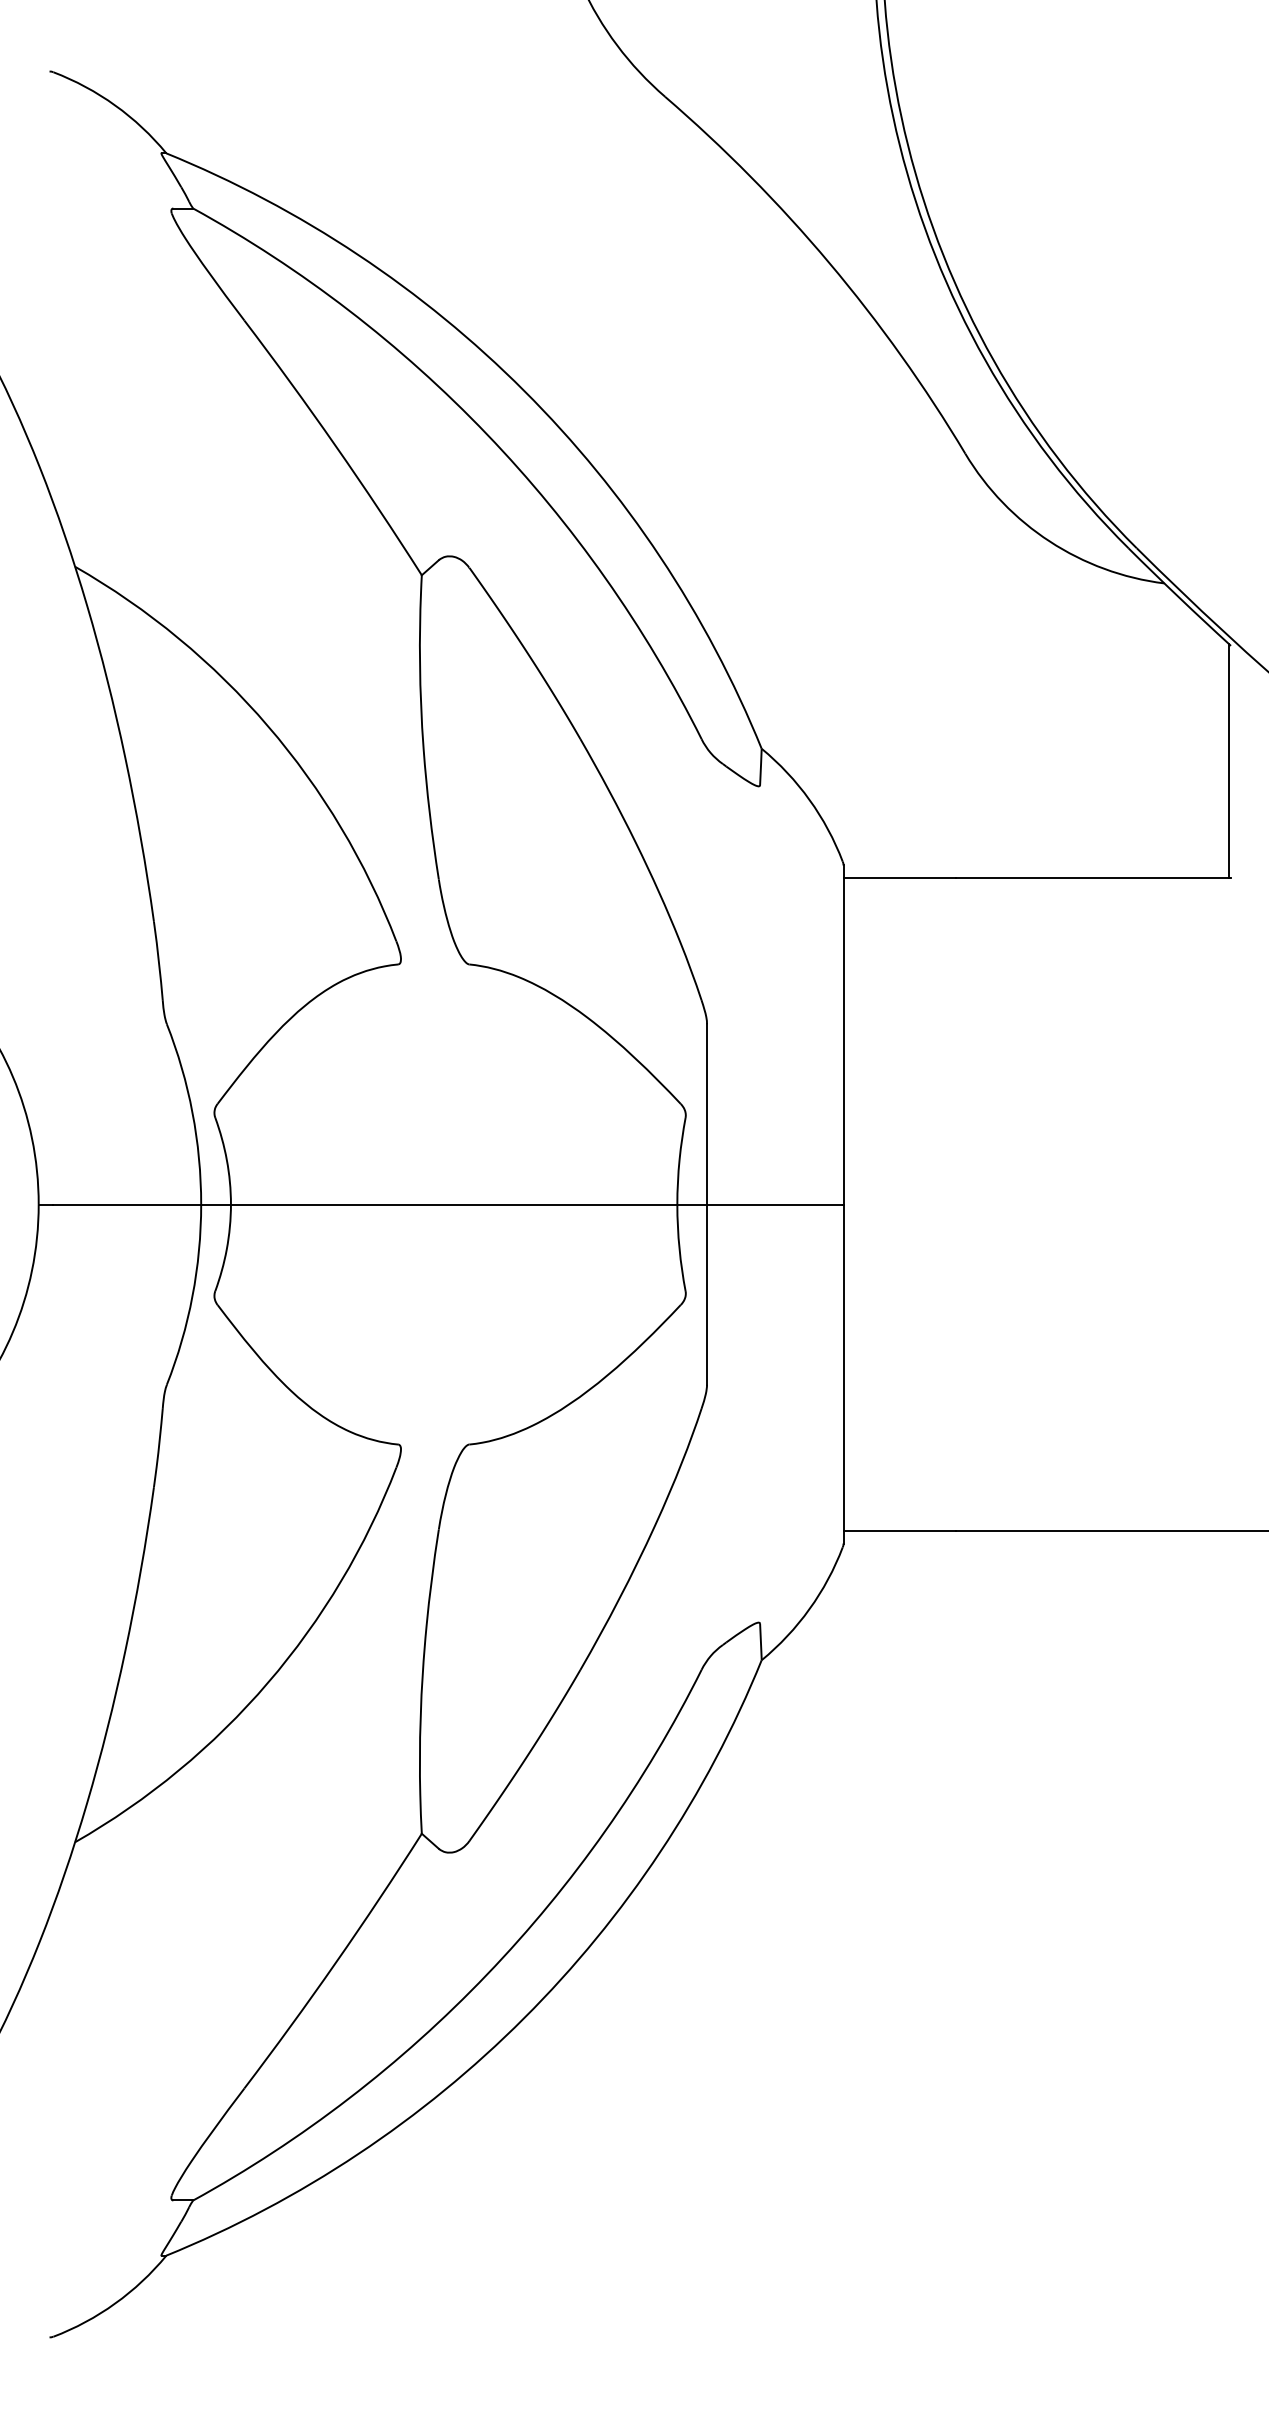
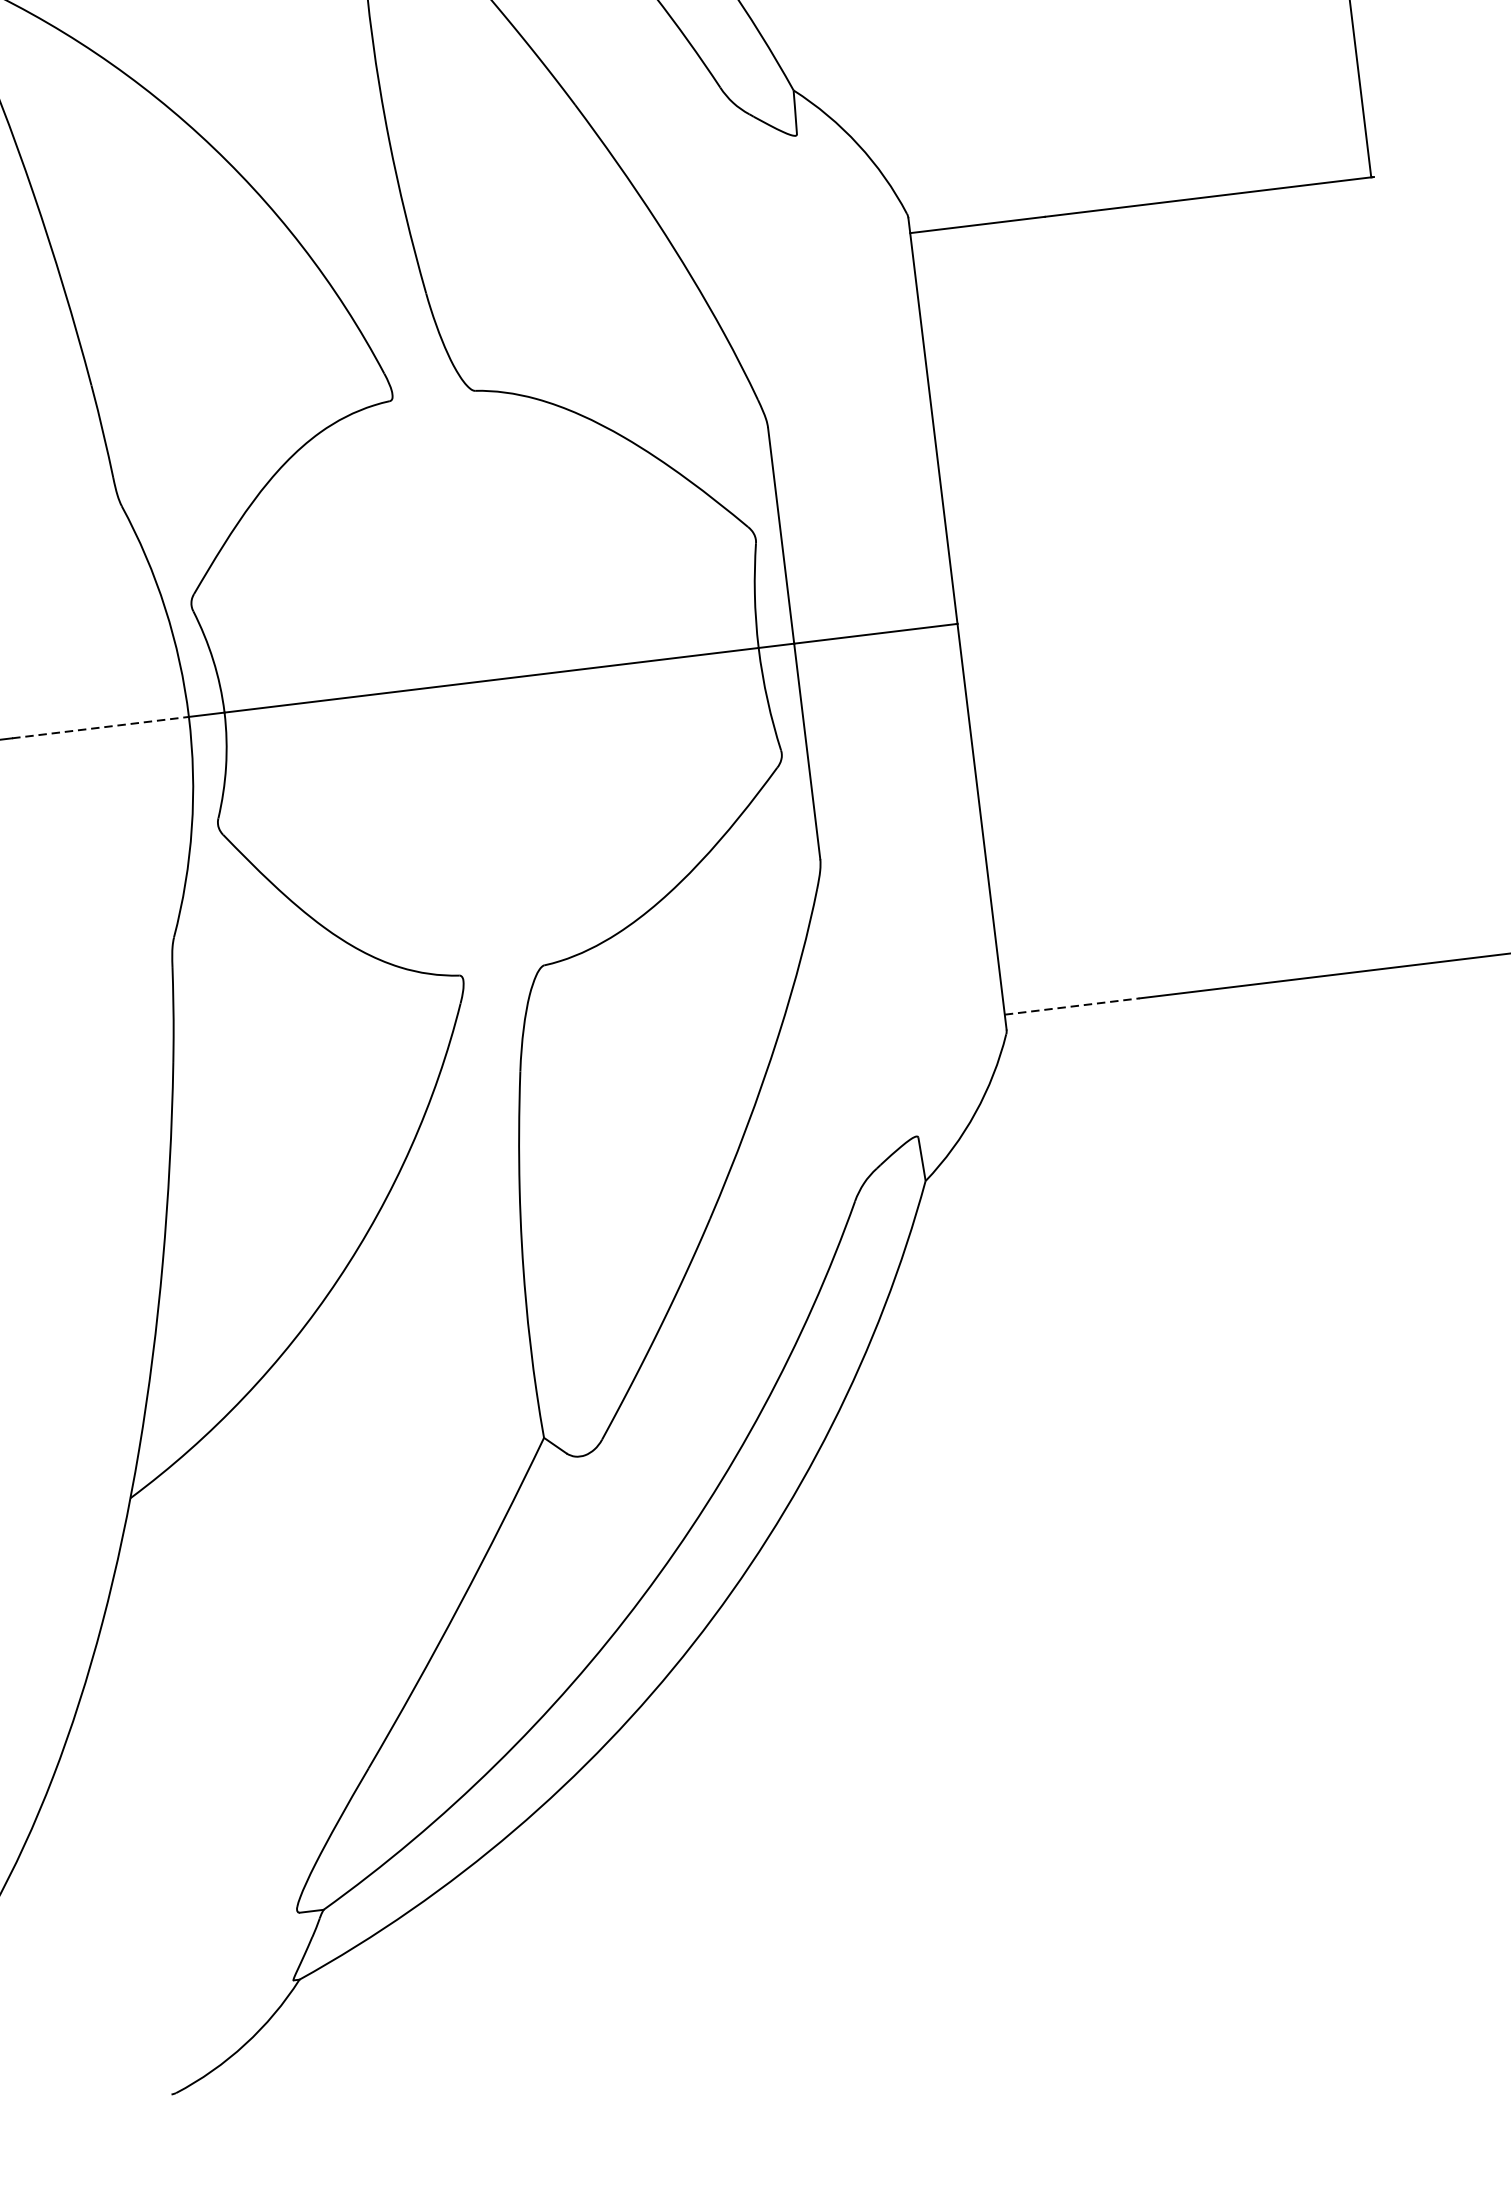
line: (127, 1204) -> (100, 727), solid -> dashed
line: (900, 1531) -> (1073, 1006), solid -> dashed

